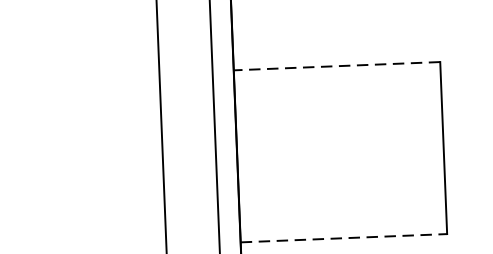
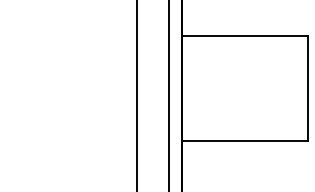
line: (335, 66) -> (244, 36), dashed -> solid
line: (344, 238) -> (245, 141), dashed -> solid

